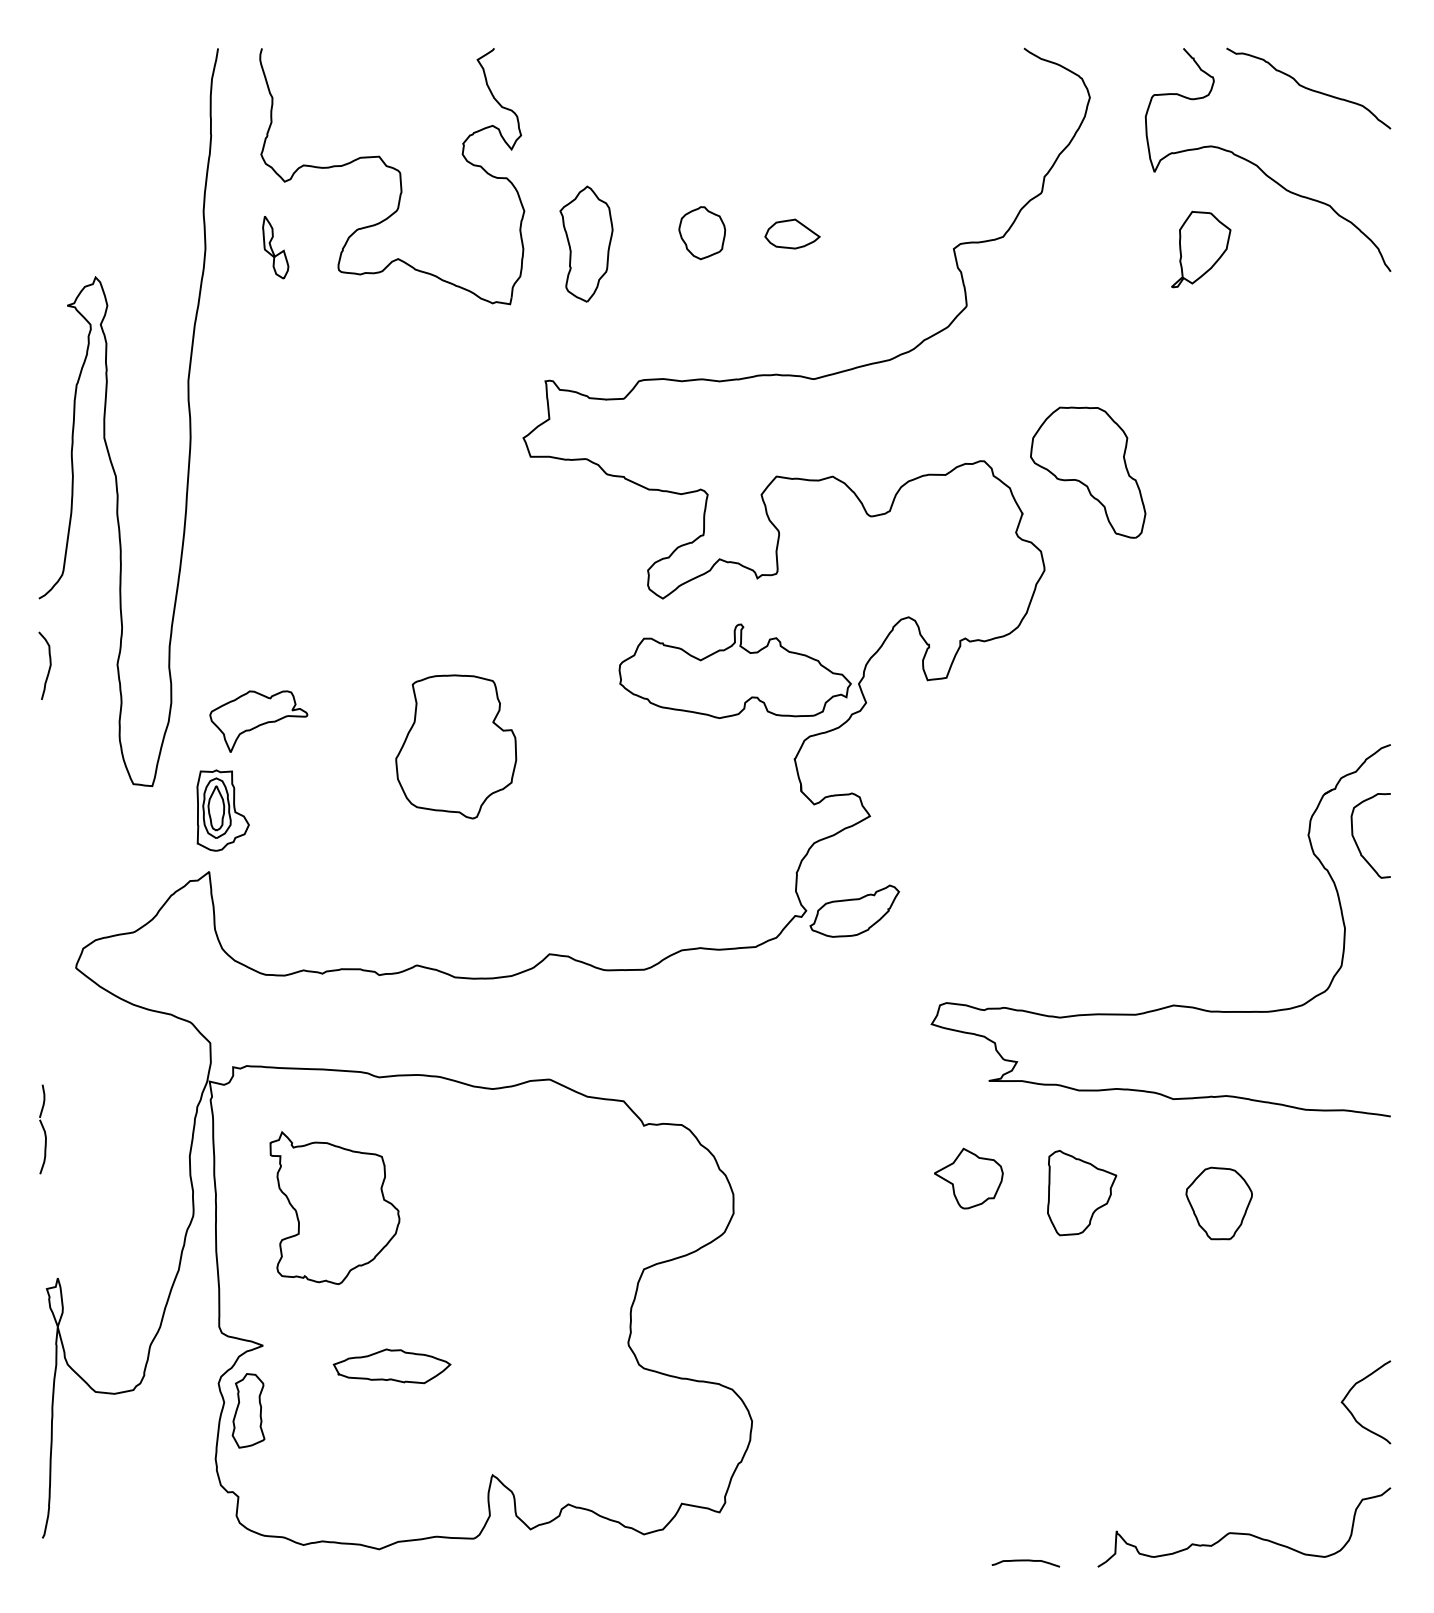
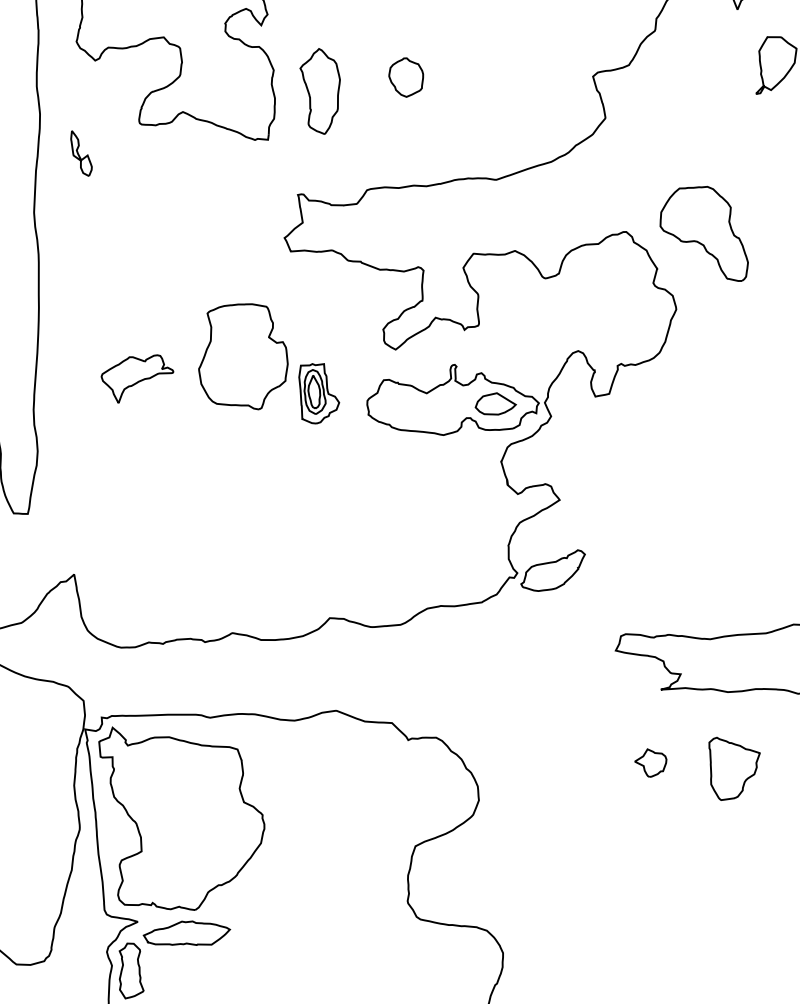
part: (792, 233) -> (495, 403), moved
part: (275, 247) -> (81, 153), moved
part: (258, 721) -> (137, 379), moved
part: (456, 746) -> (242, 356), moved
part: (222, 810) -> (318, 393), moved
part: (968, 1178) -> (650, 762), size x0.62
part: (334, 1207) -> (183, 816), size x1.67
part: (391, 1366) -> (186, 933), moved

